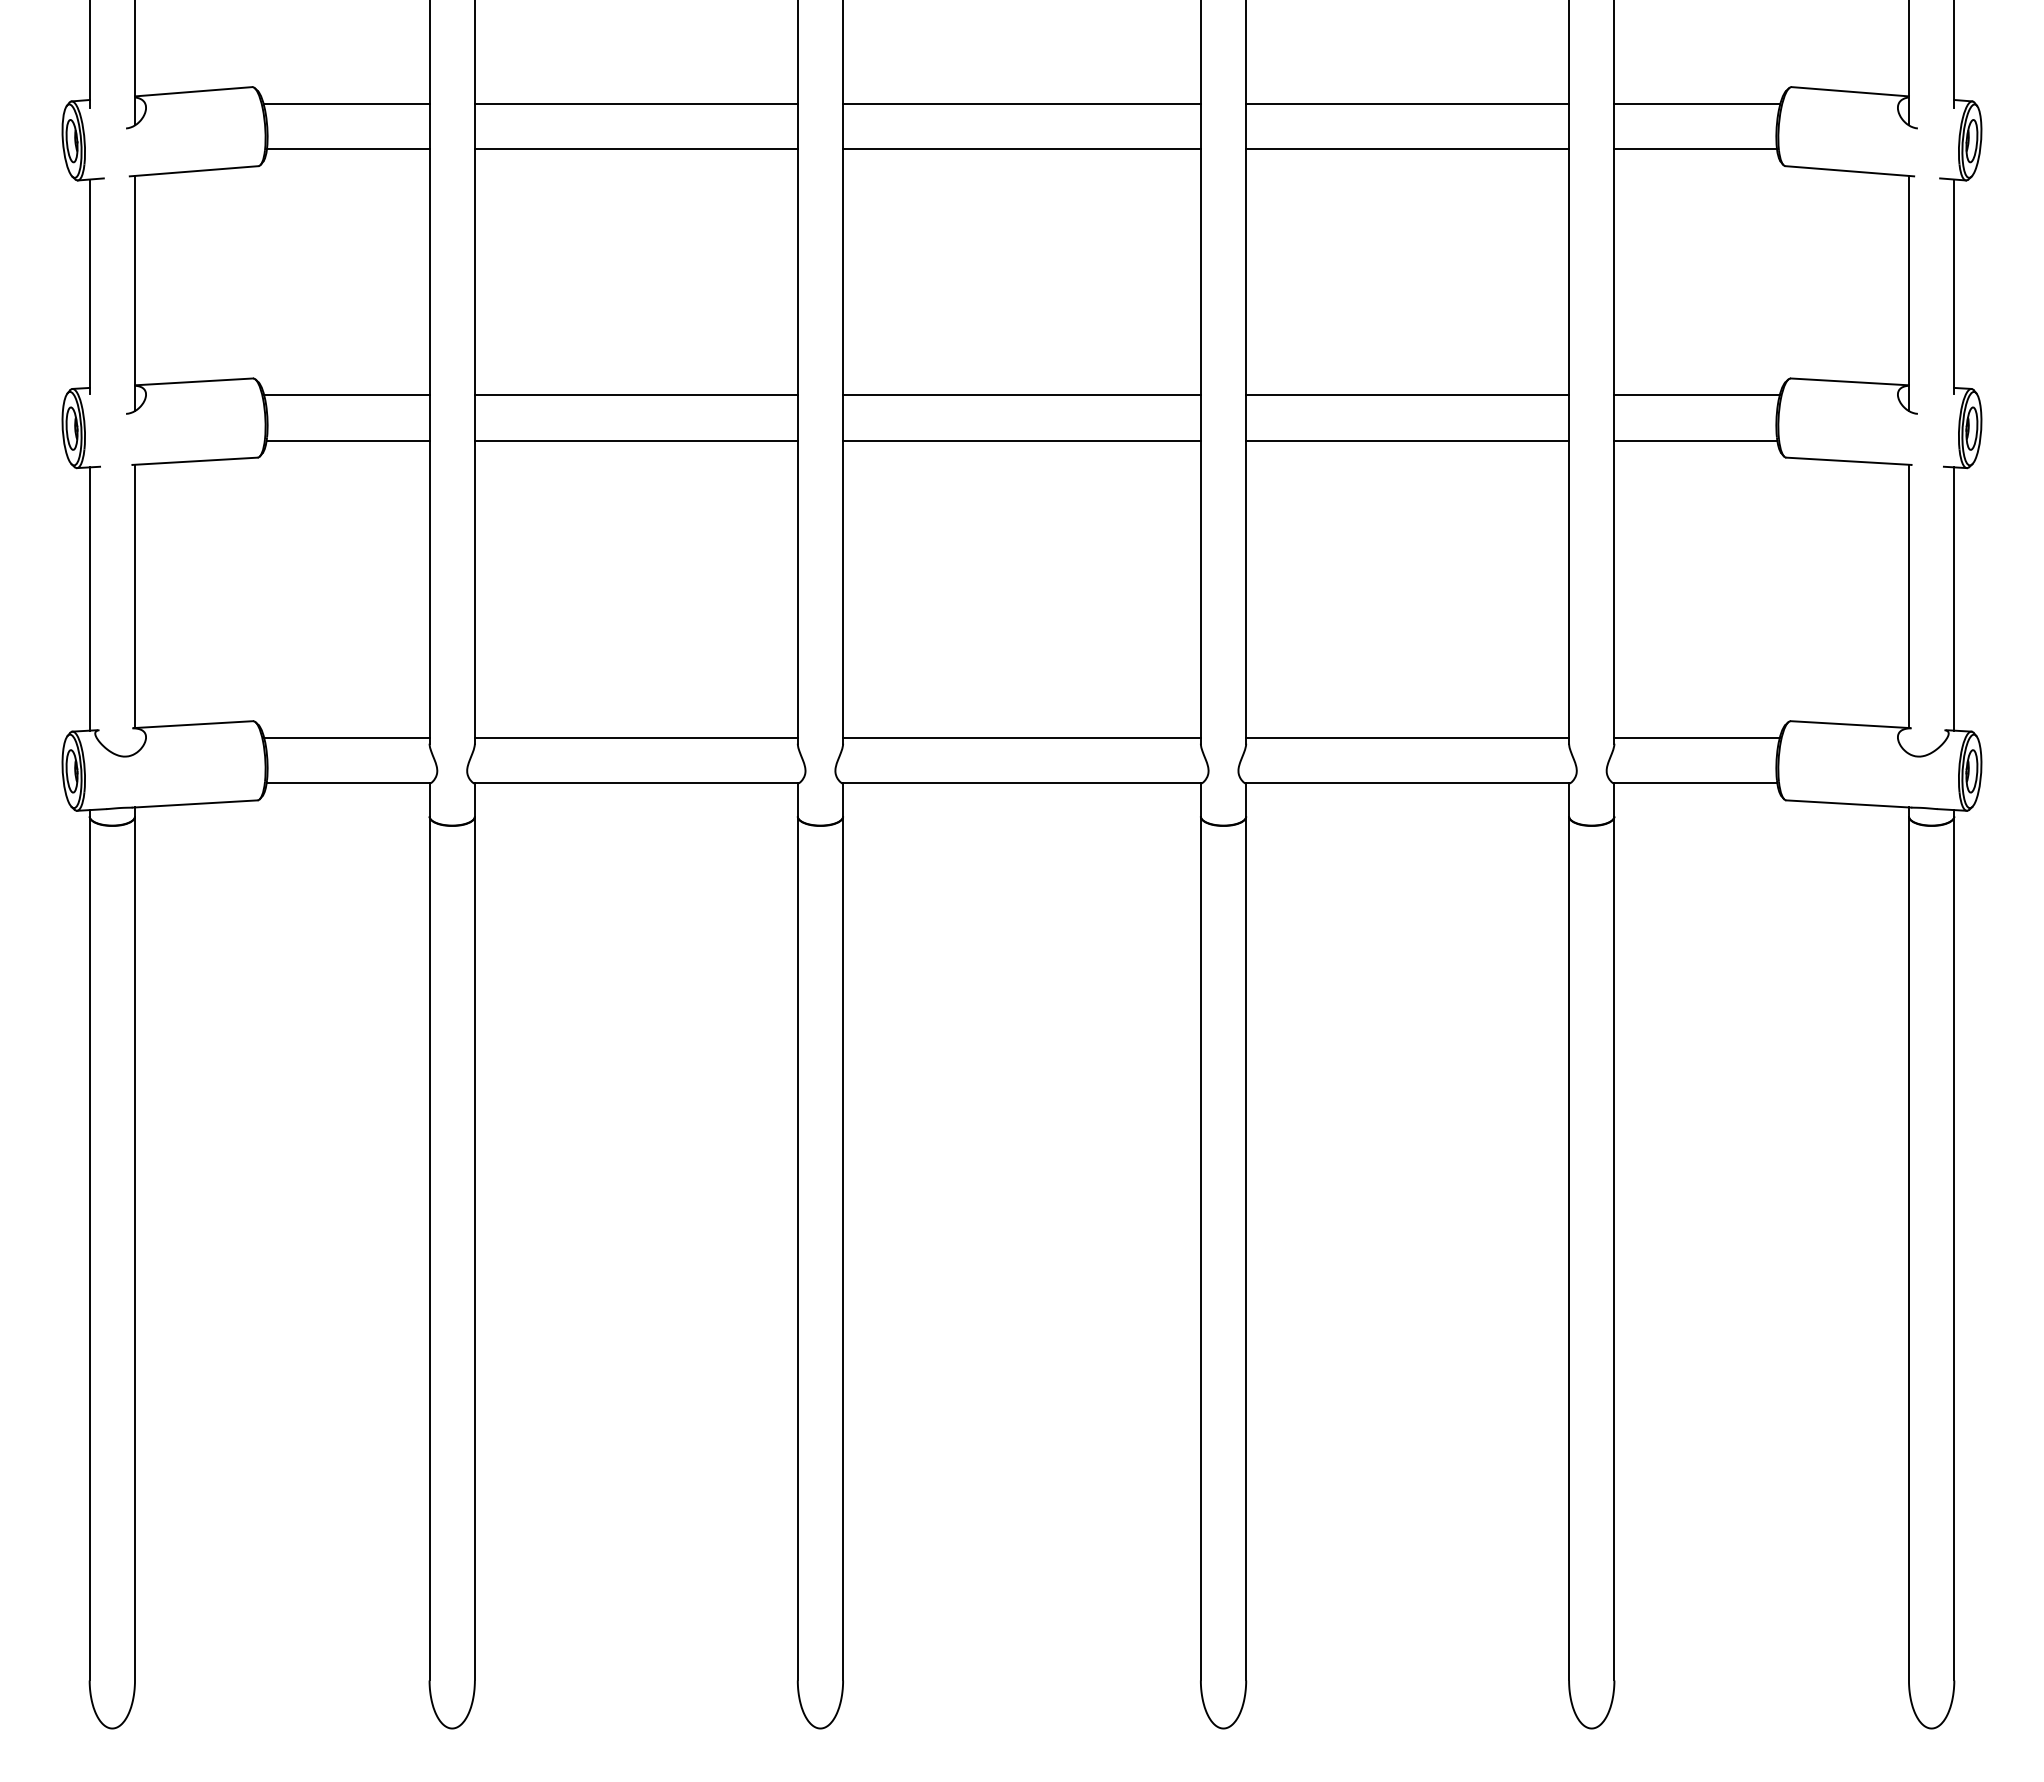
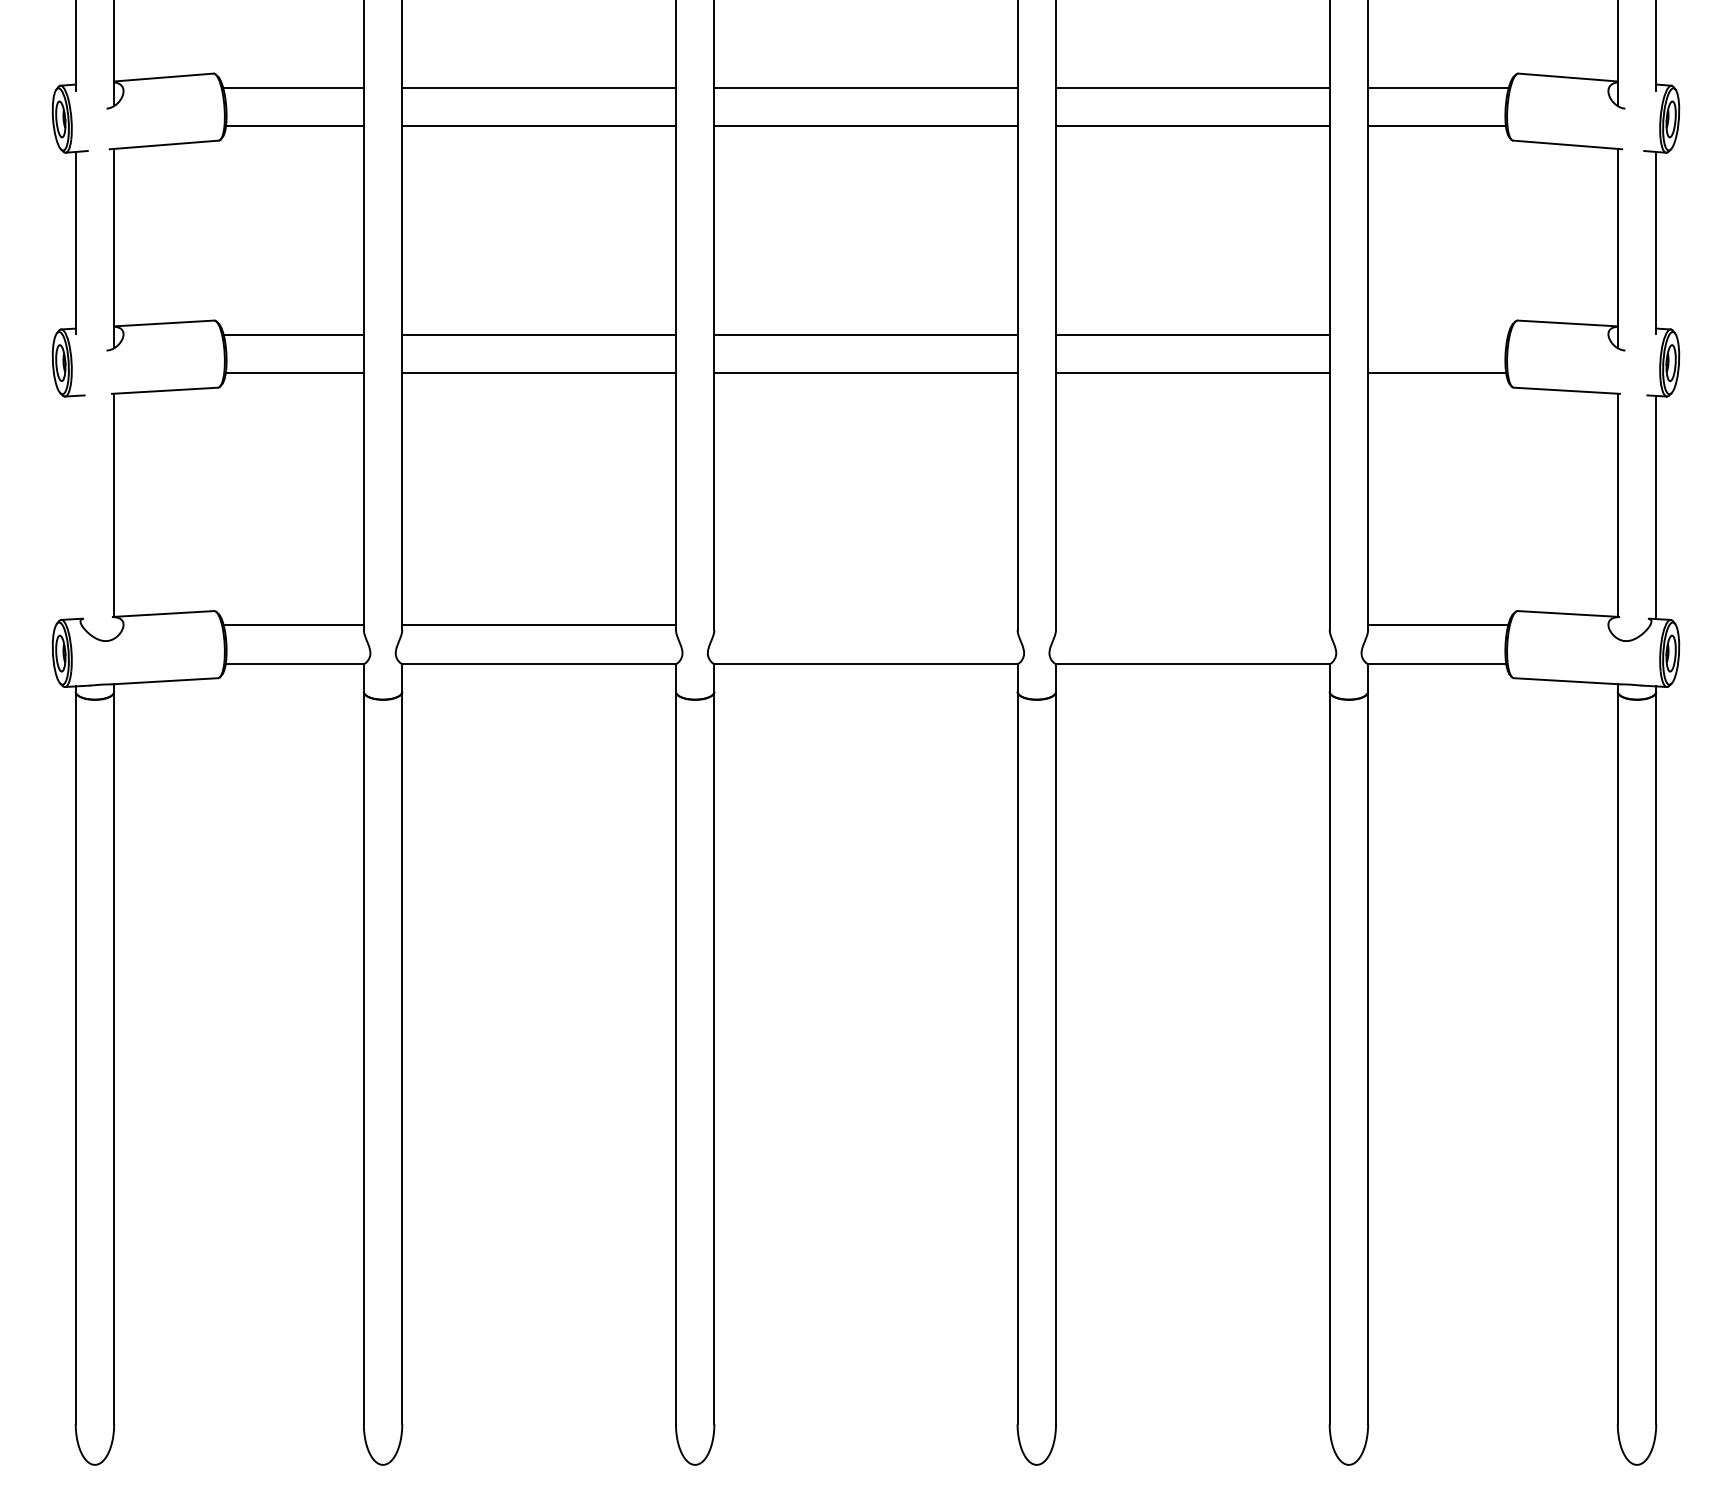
line: (1696, 395) -> (1437, 335), removed
line: (89, 598) -> (75, 507), removed
line: (1021, 738) -> (865, 625), removed
line: (1407, 738) -> (1192, 625), removed

